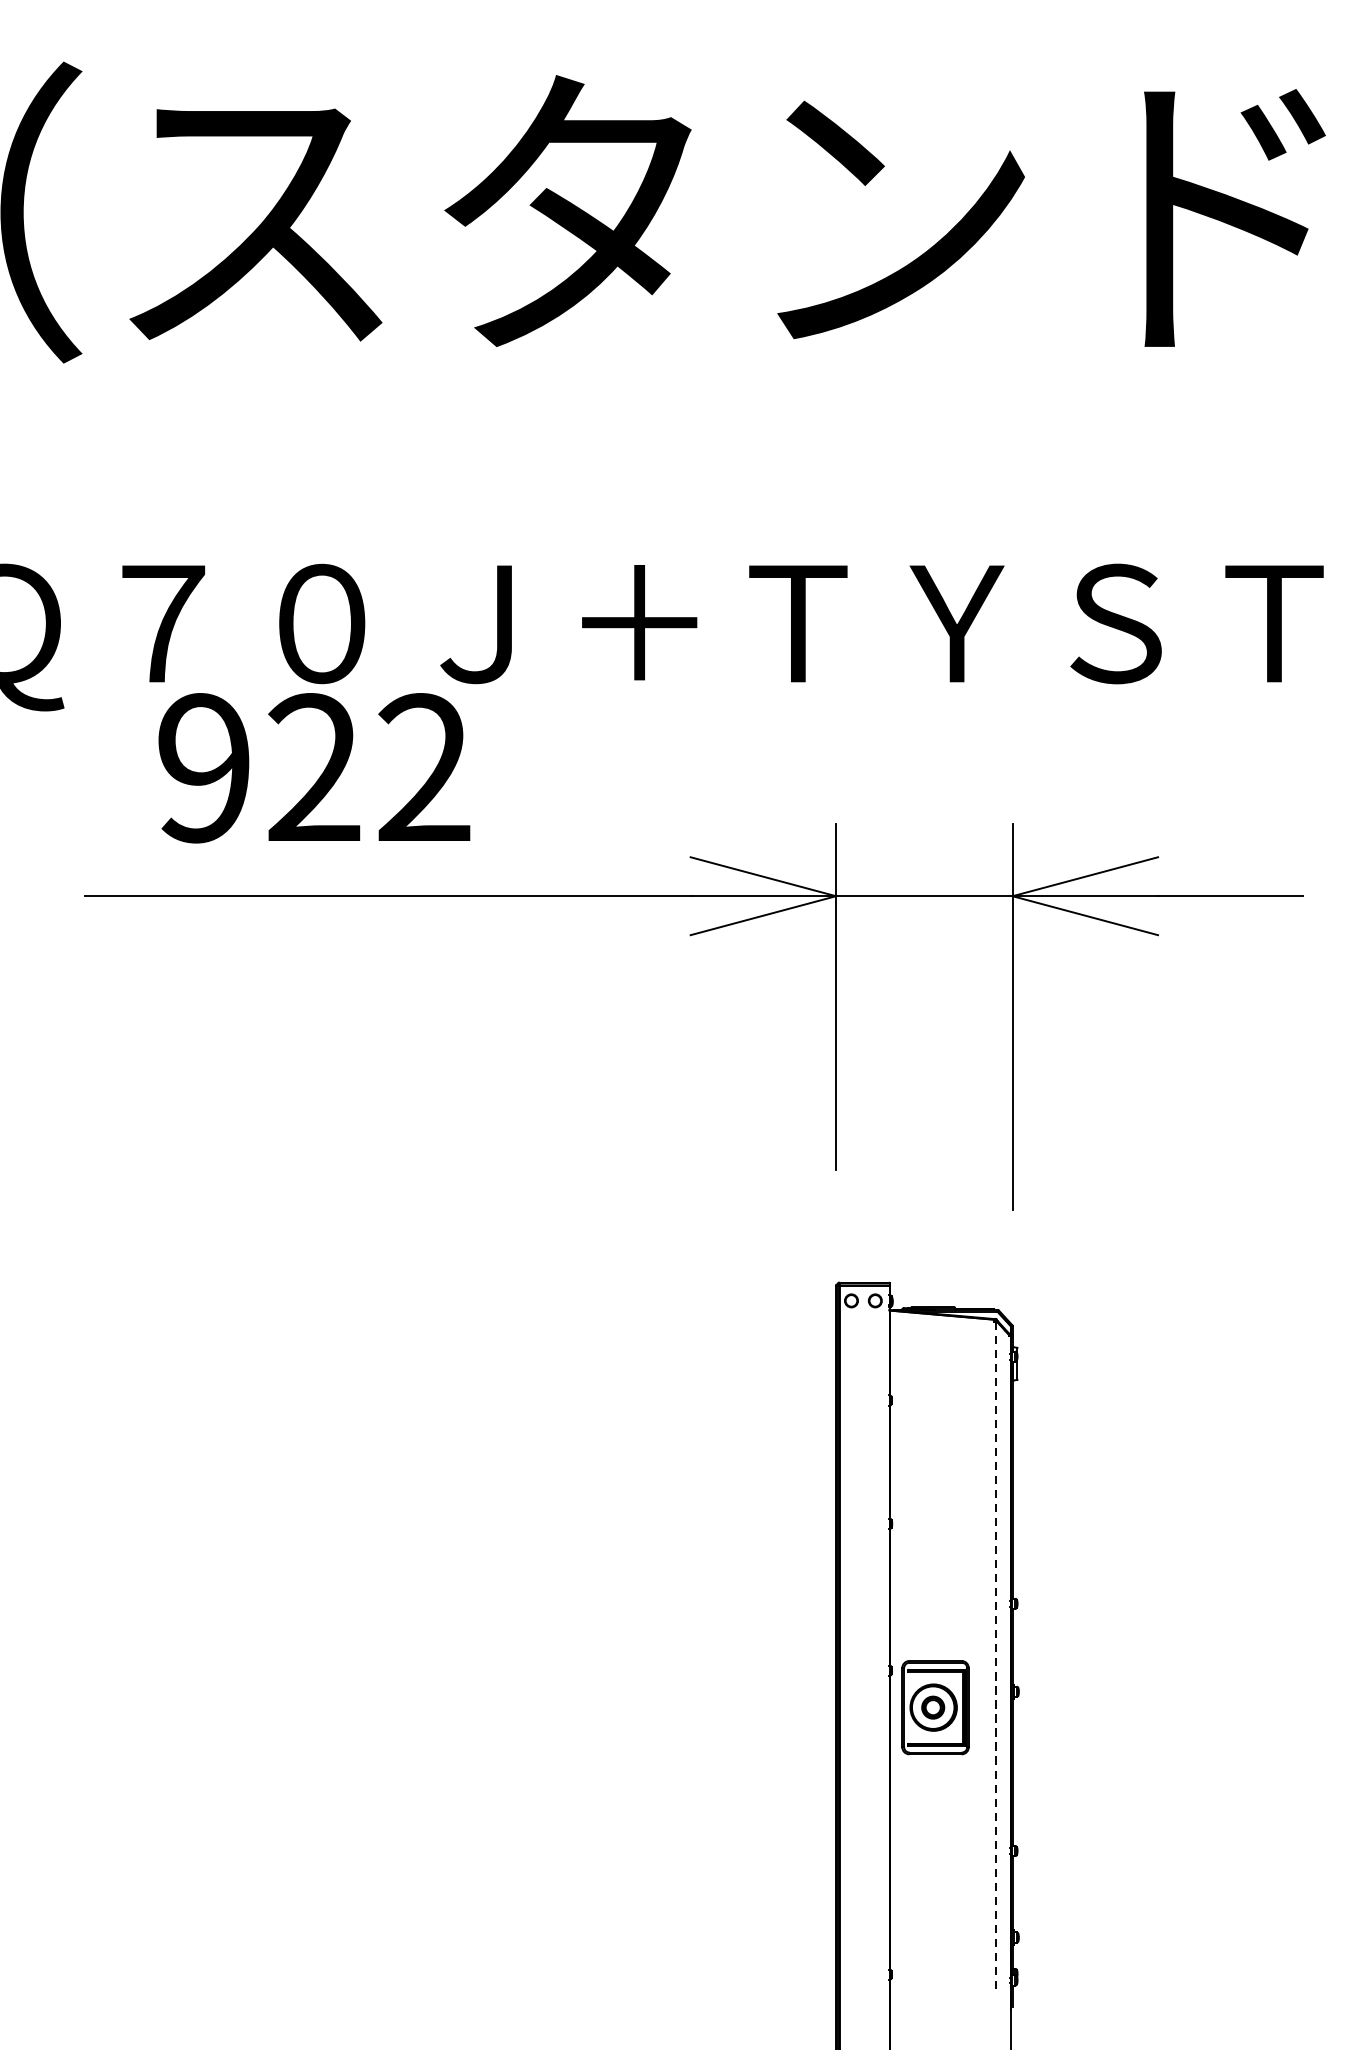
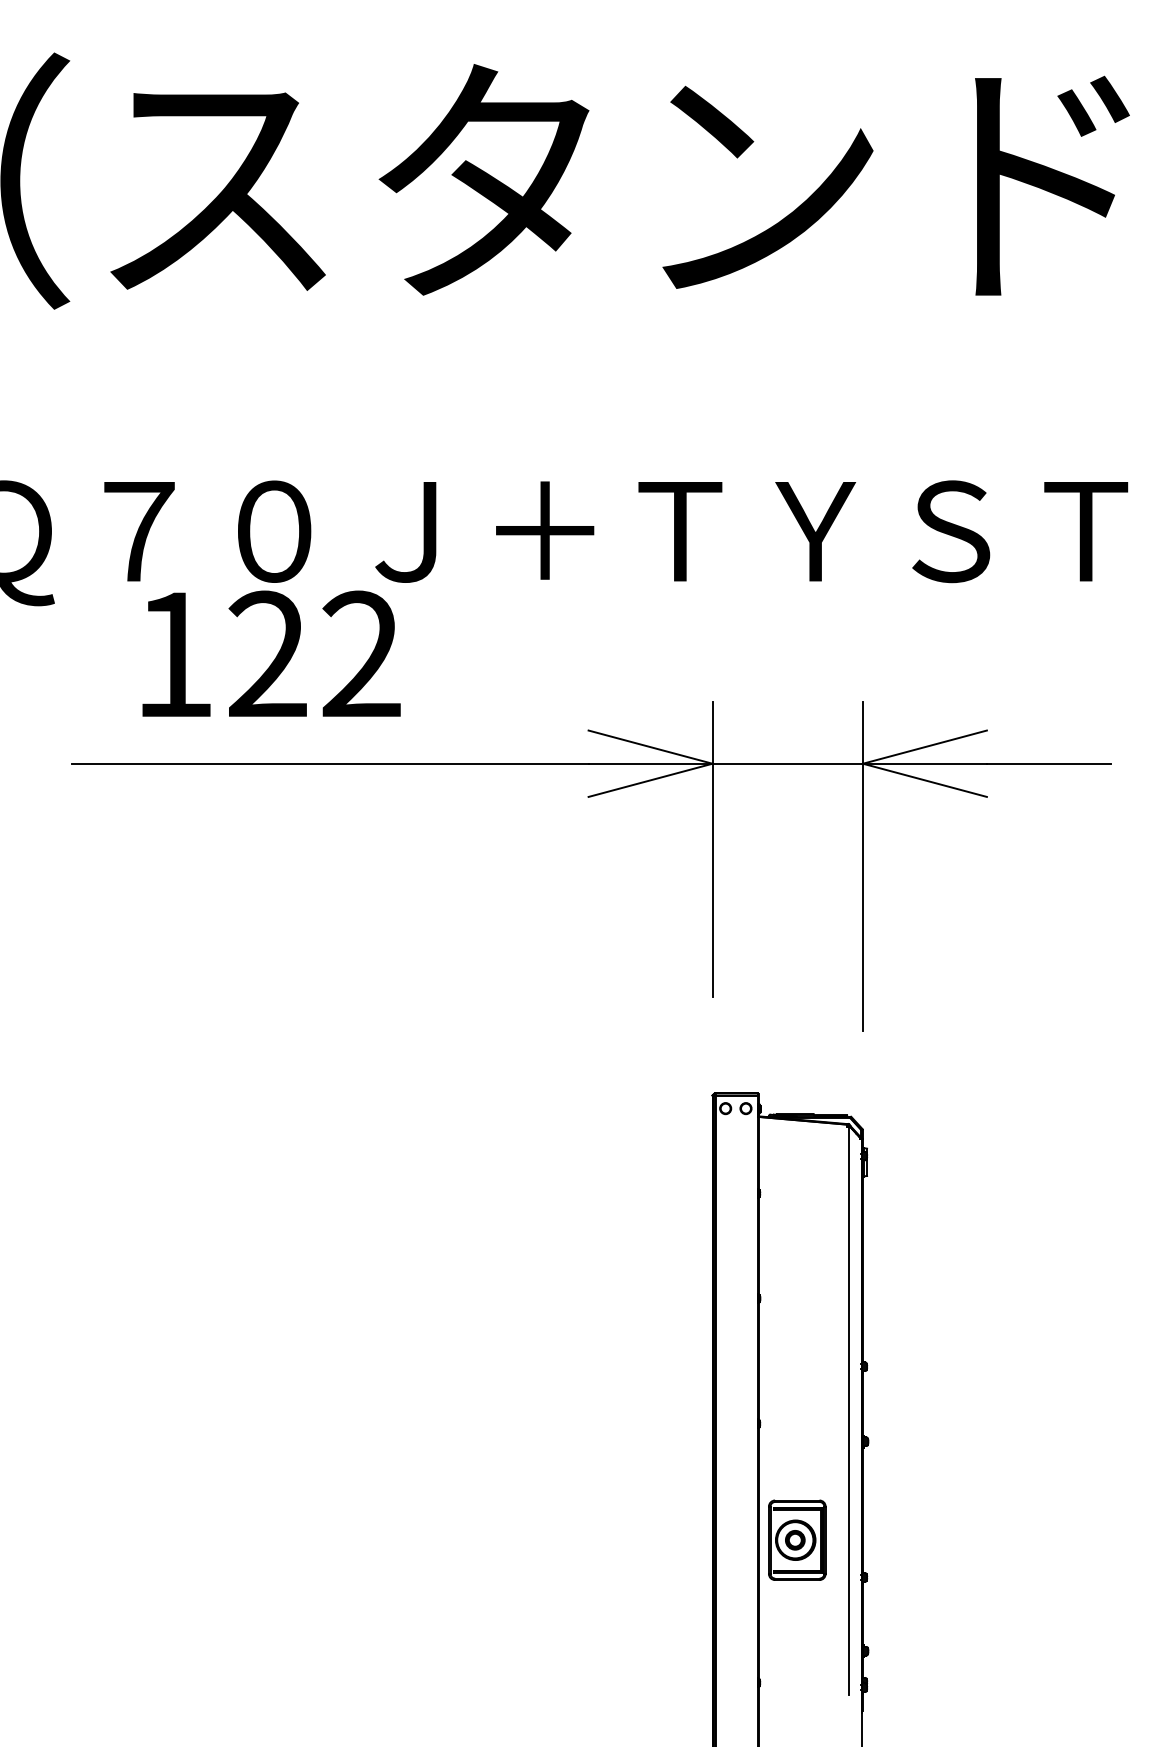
text: (203, 768) -> (173, 654), 922 -> 122
line: (995, 1655) -> (848, 1410), dashed -> solid
part: (935, 1706) -> (797, 1539), moved

